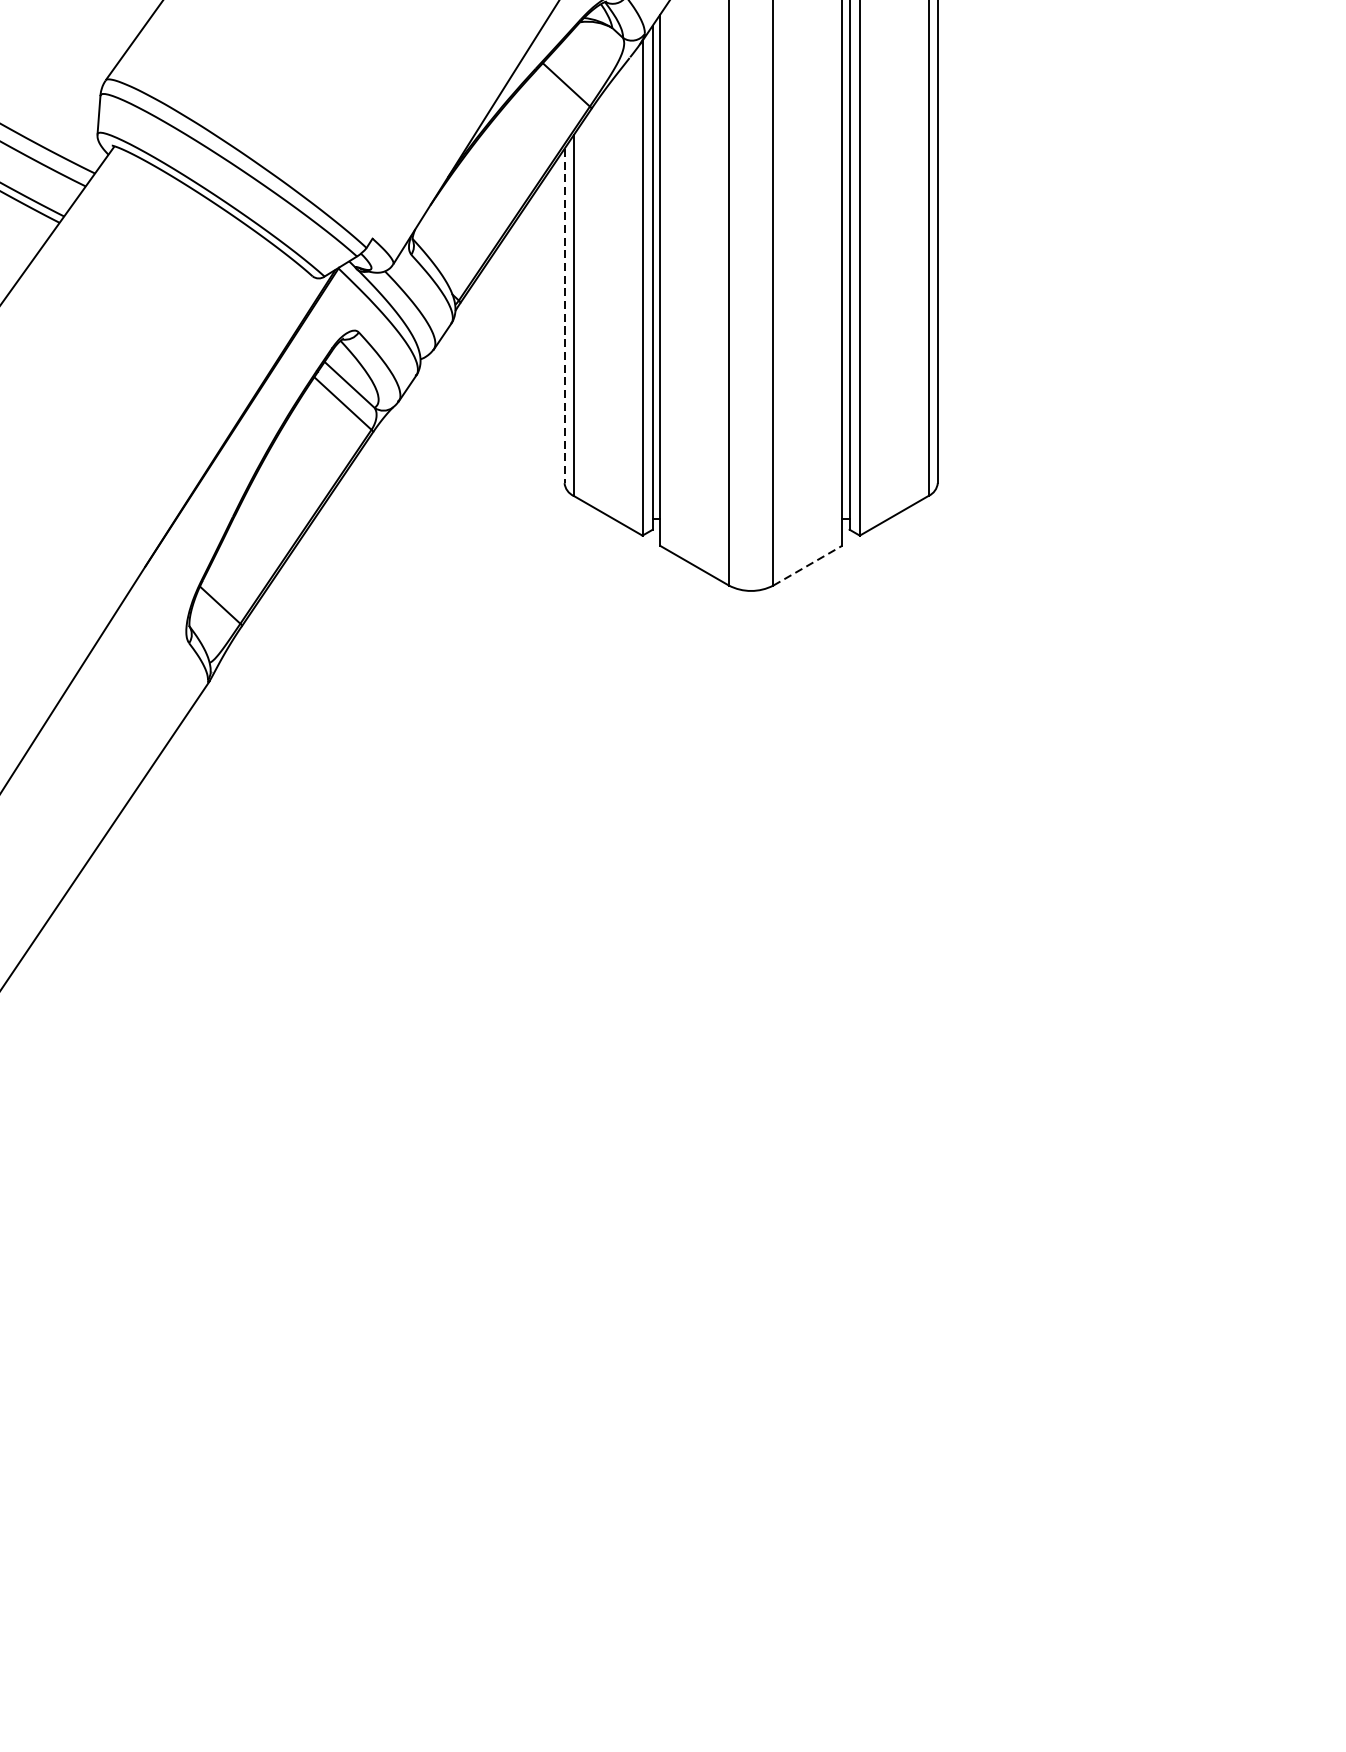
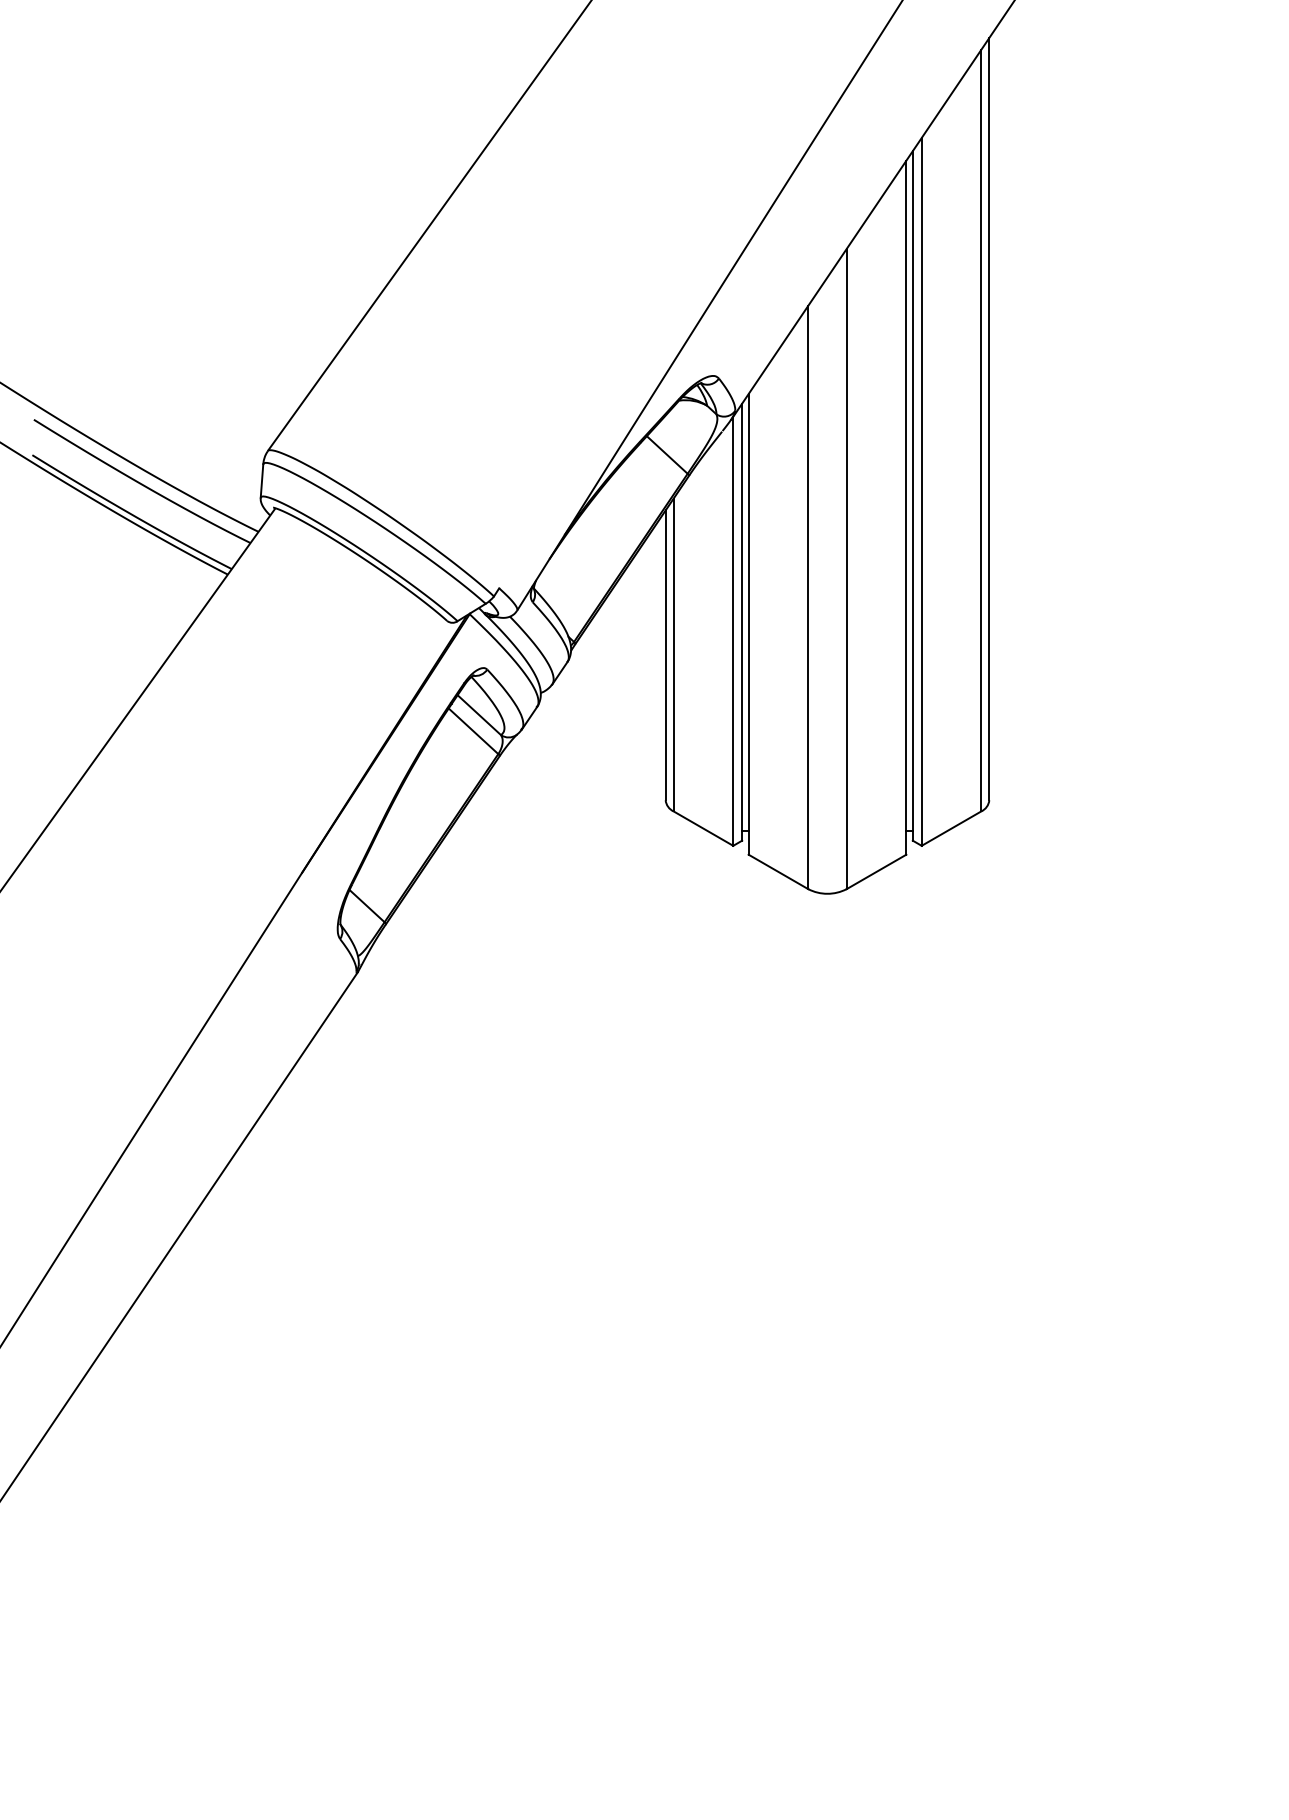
line: (564, 316) -> (665, 655), dashed -> solid
line: (807, 565) -> (876, 871), dashed -> solid

